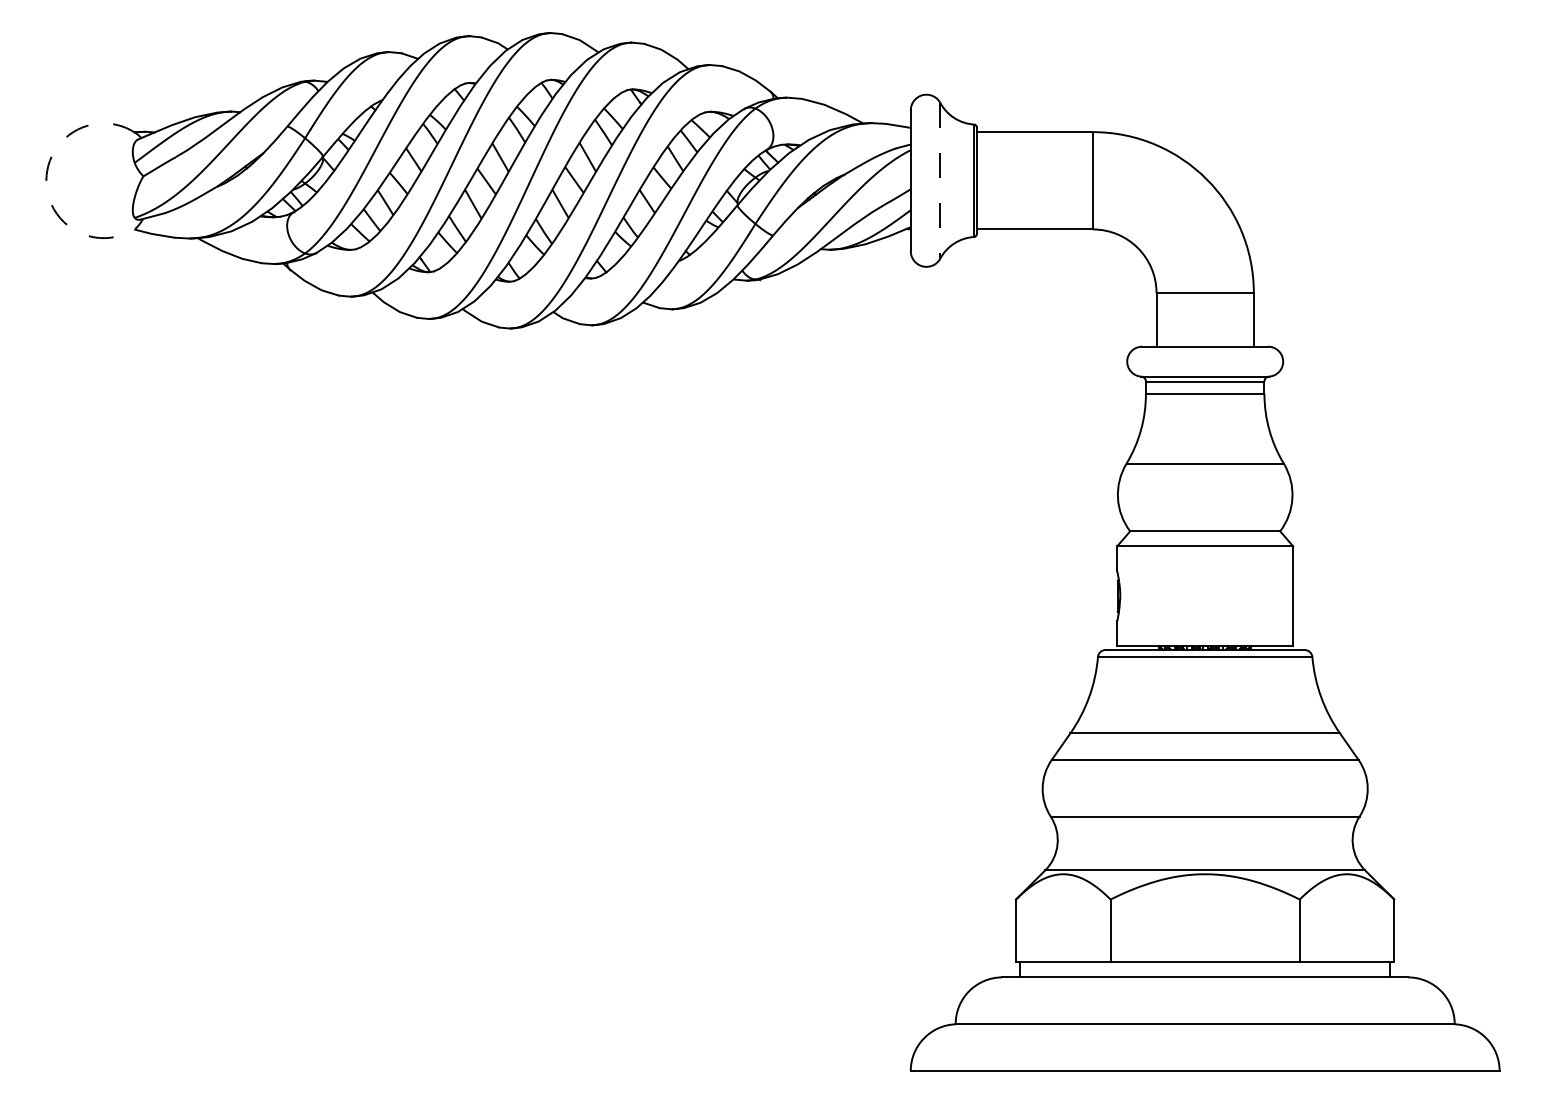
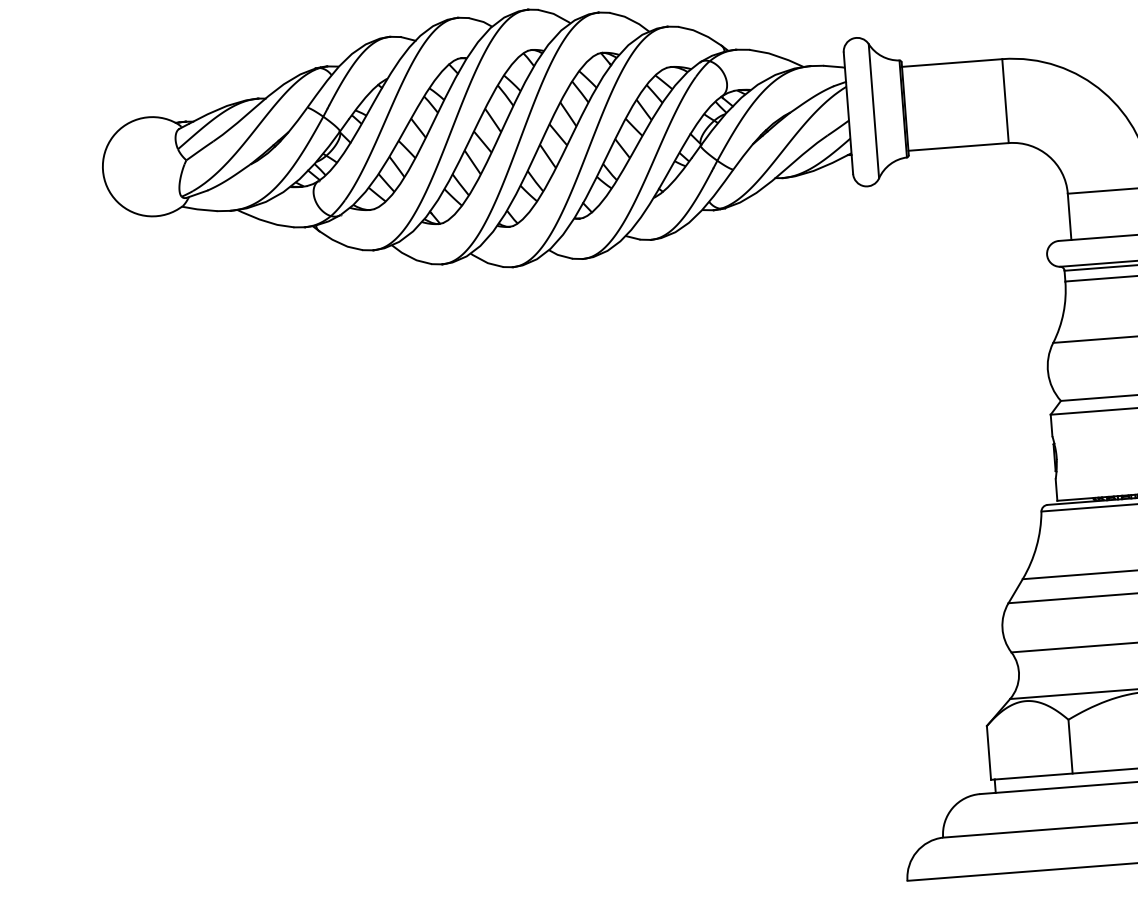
arc: (46, 180) -> (103, 170), dashed -> solid
line: (940, 180) -> (874, 110), dashed -> solid

